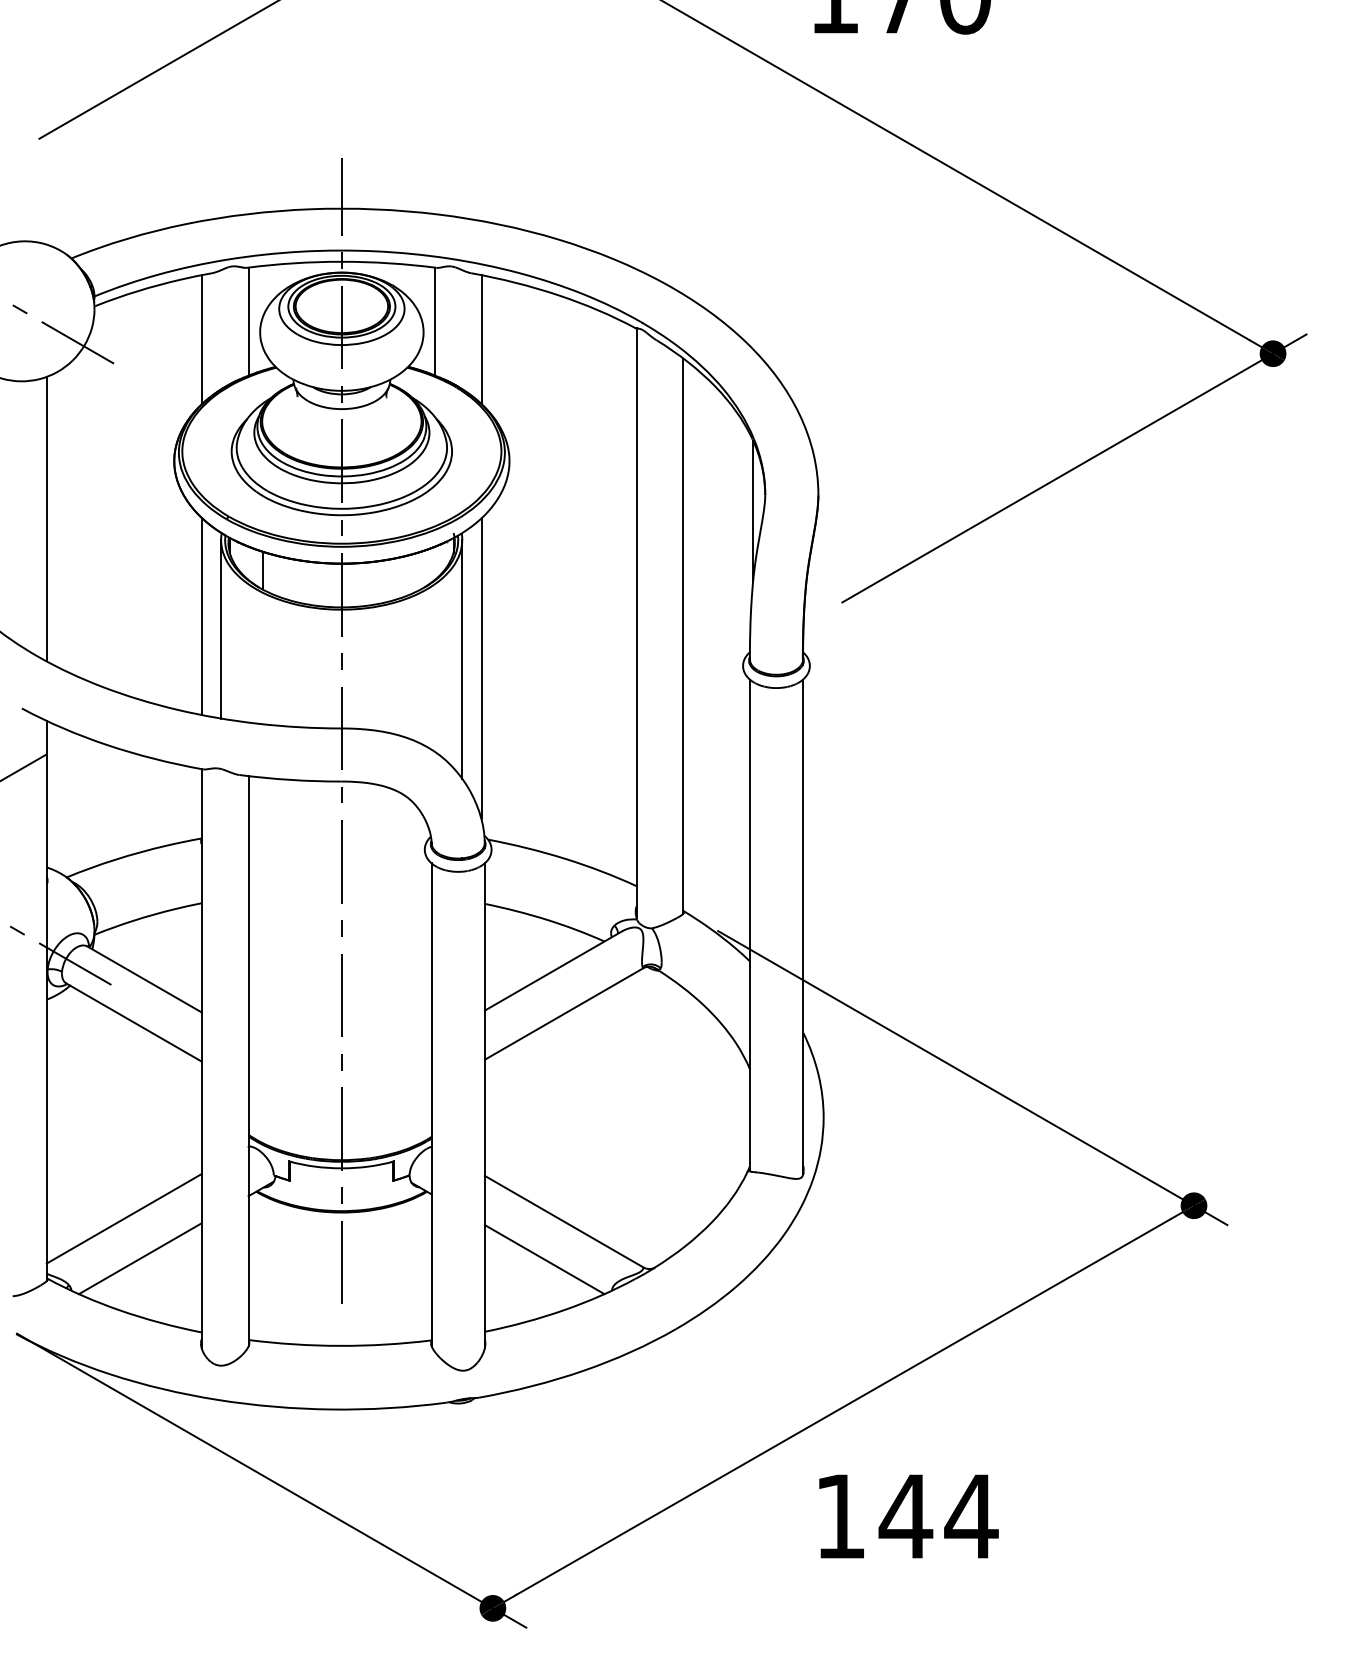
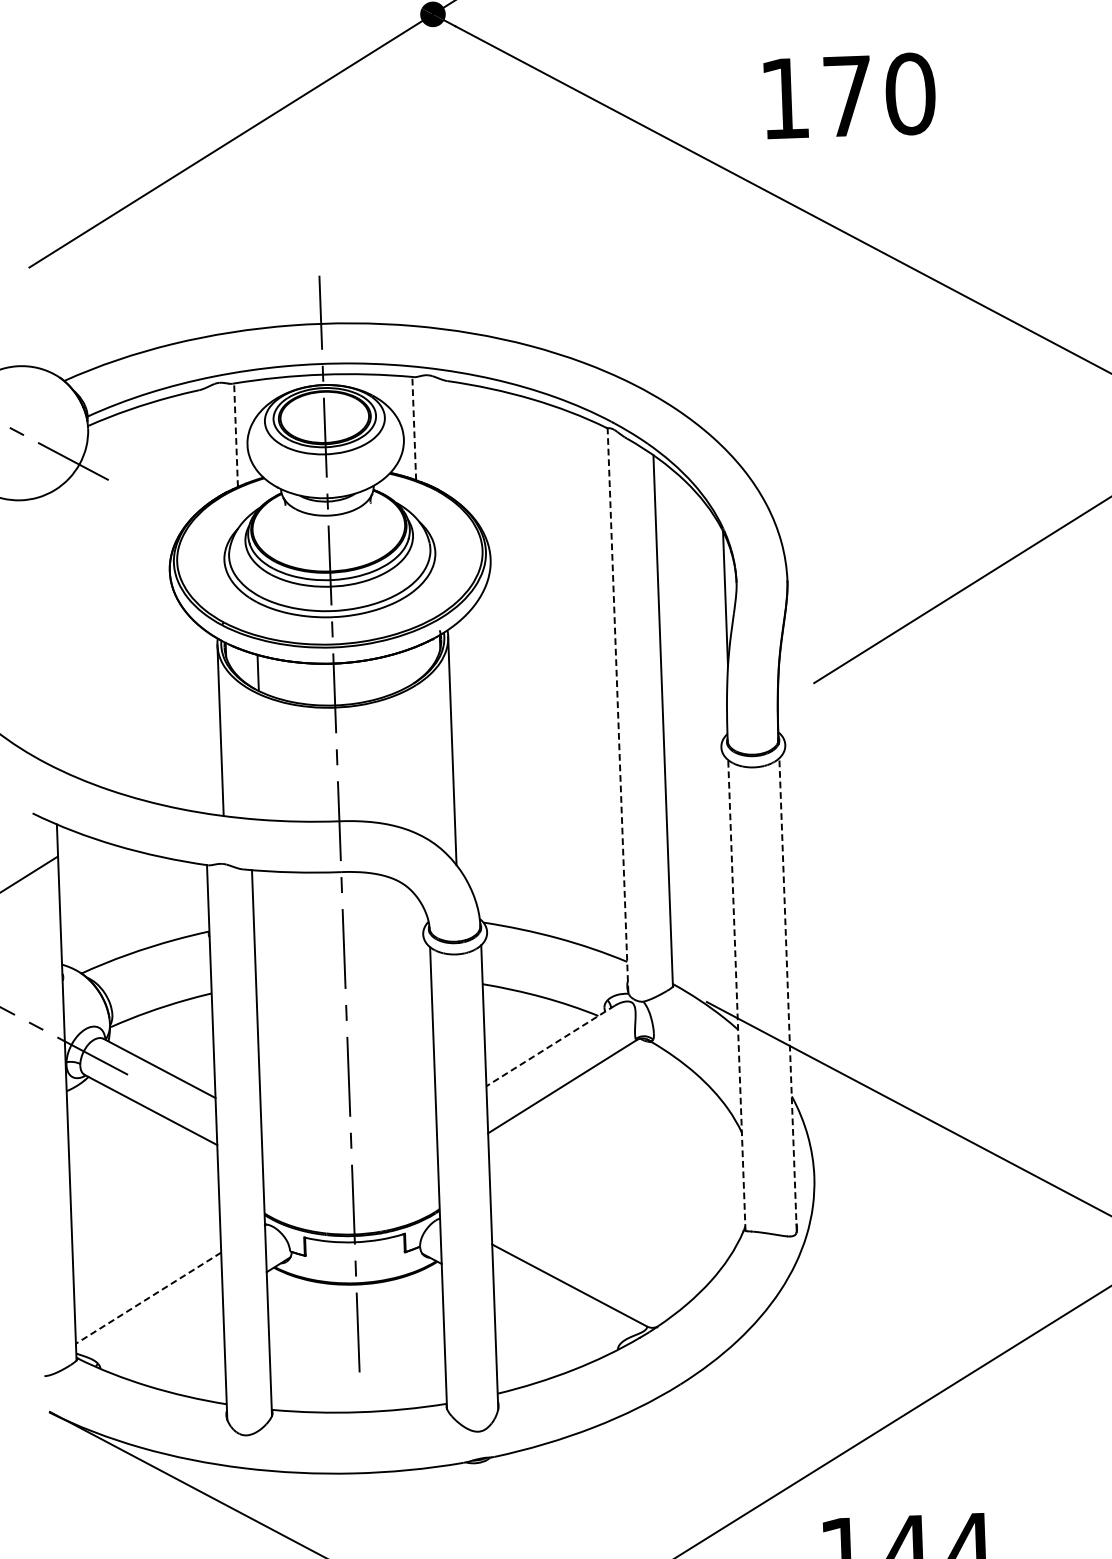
line: (248, 321) -> (235, 435), solid -> dashed
line: (434, 321) -> (413, 428), solid -> dashed
line: (201, 339) -> (191, 453), removed
line: (481, 339) -> (459, 444), removed
line: (46, 518) -> (49, 630), removed
line: (201, 616) -> (201, 719), removed
line: (636, 623) -> (617, 710), solid -> dashed
line: (481, 668) -> (471, 759), removed
line: (749, 925) -> (736, 995), solid -> dashed
line: (803, 926) -> (788, 994), solid -> dashed
line: (553, 971) -> (550, 1046), solid -> dashed
line: (124, 1218) -> (148, 1297), solid -> dashed
line: (139, 1258) -> (164, 1335), removed
line: (544, 1259) -> (552, 1322), removed

